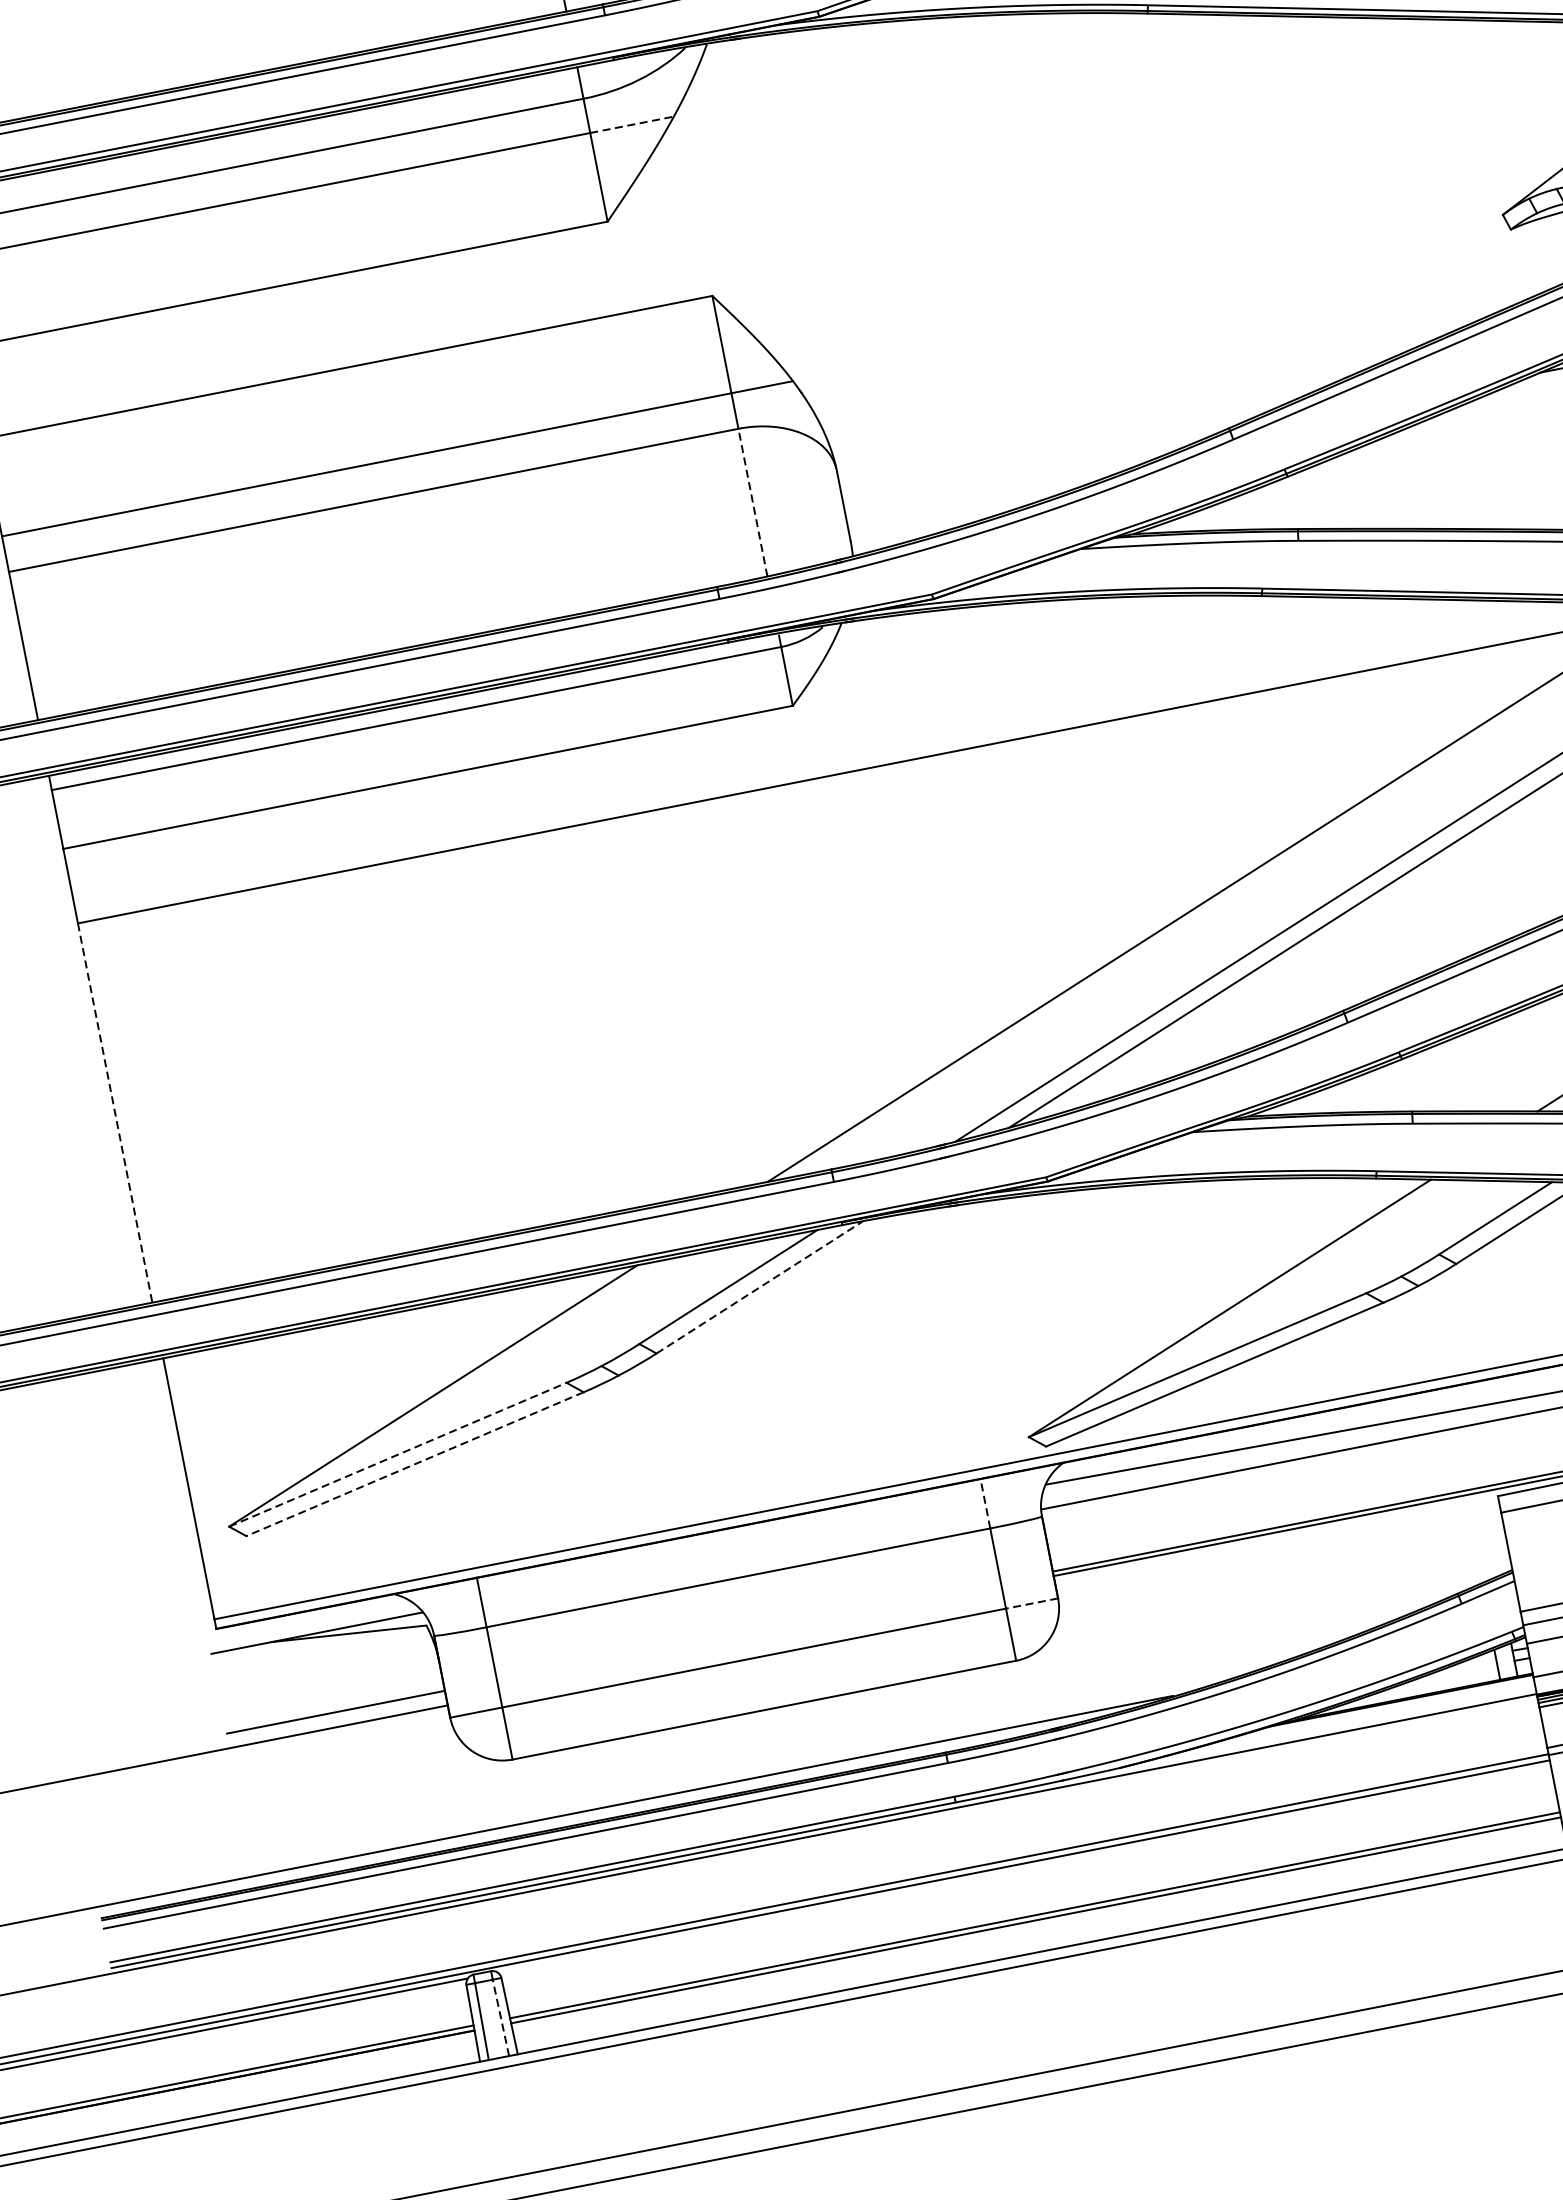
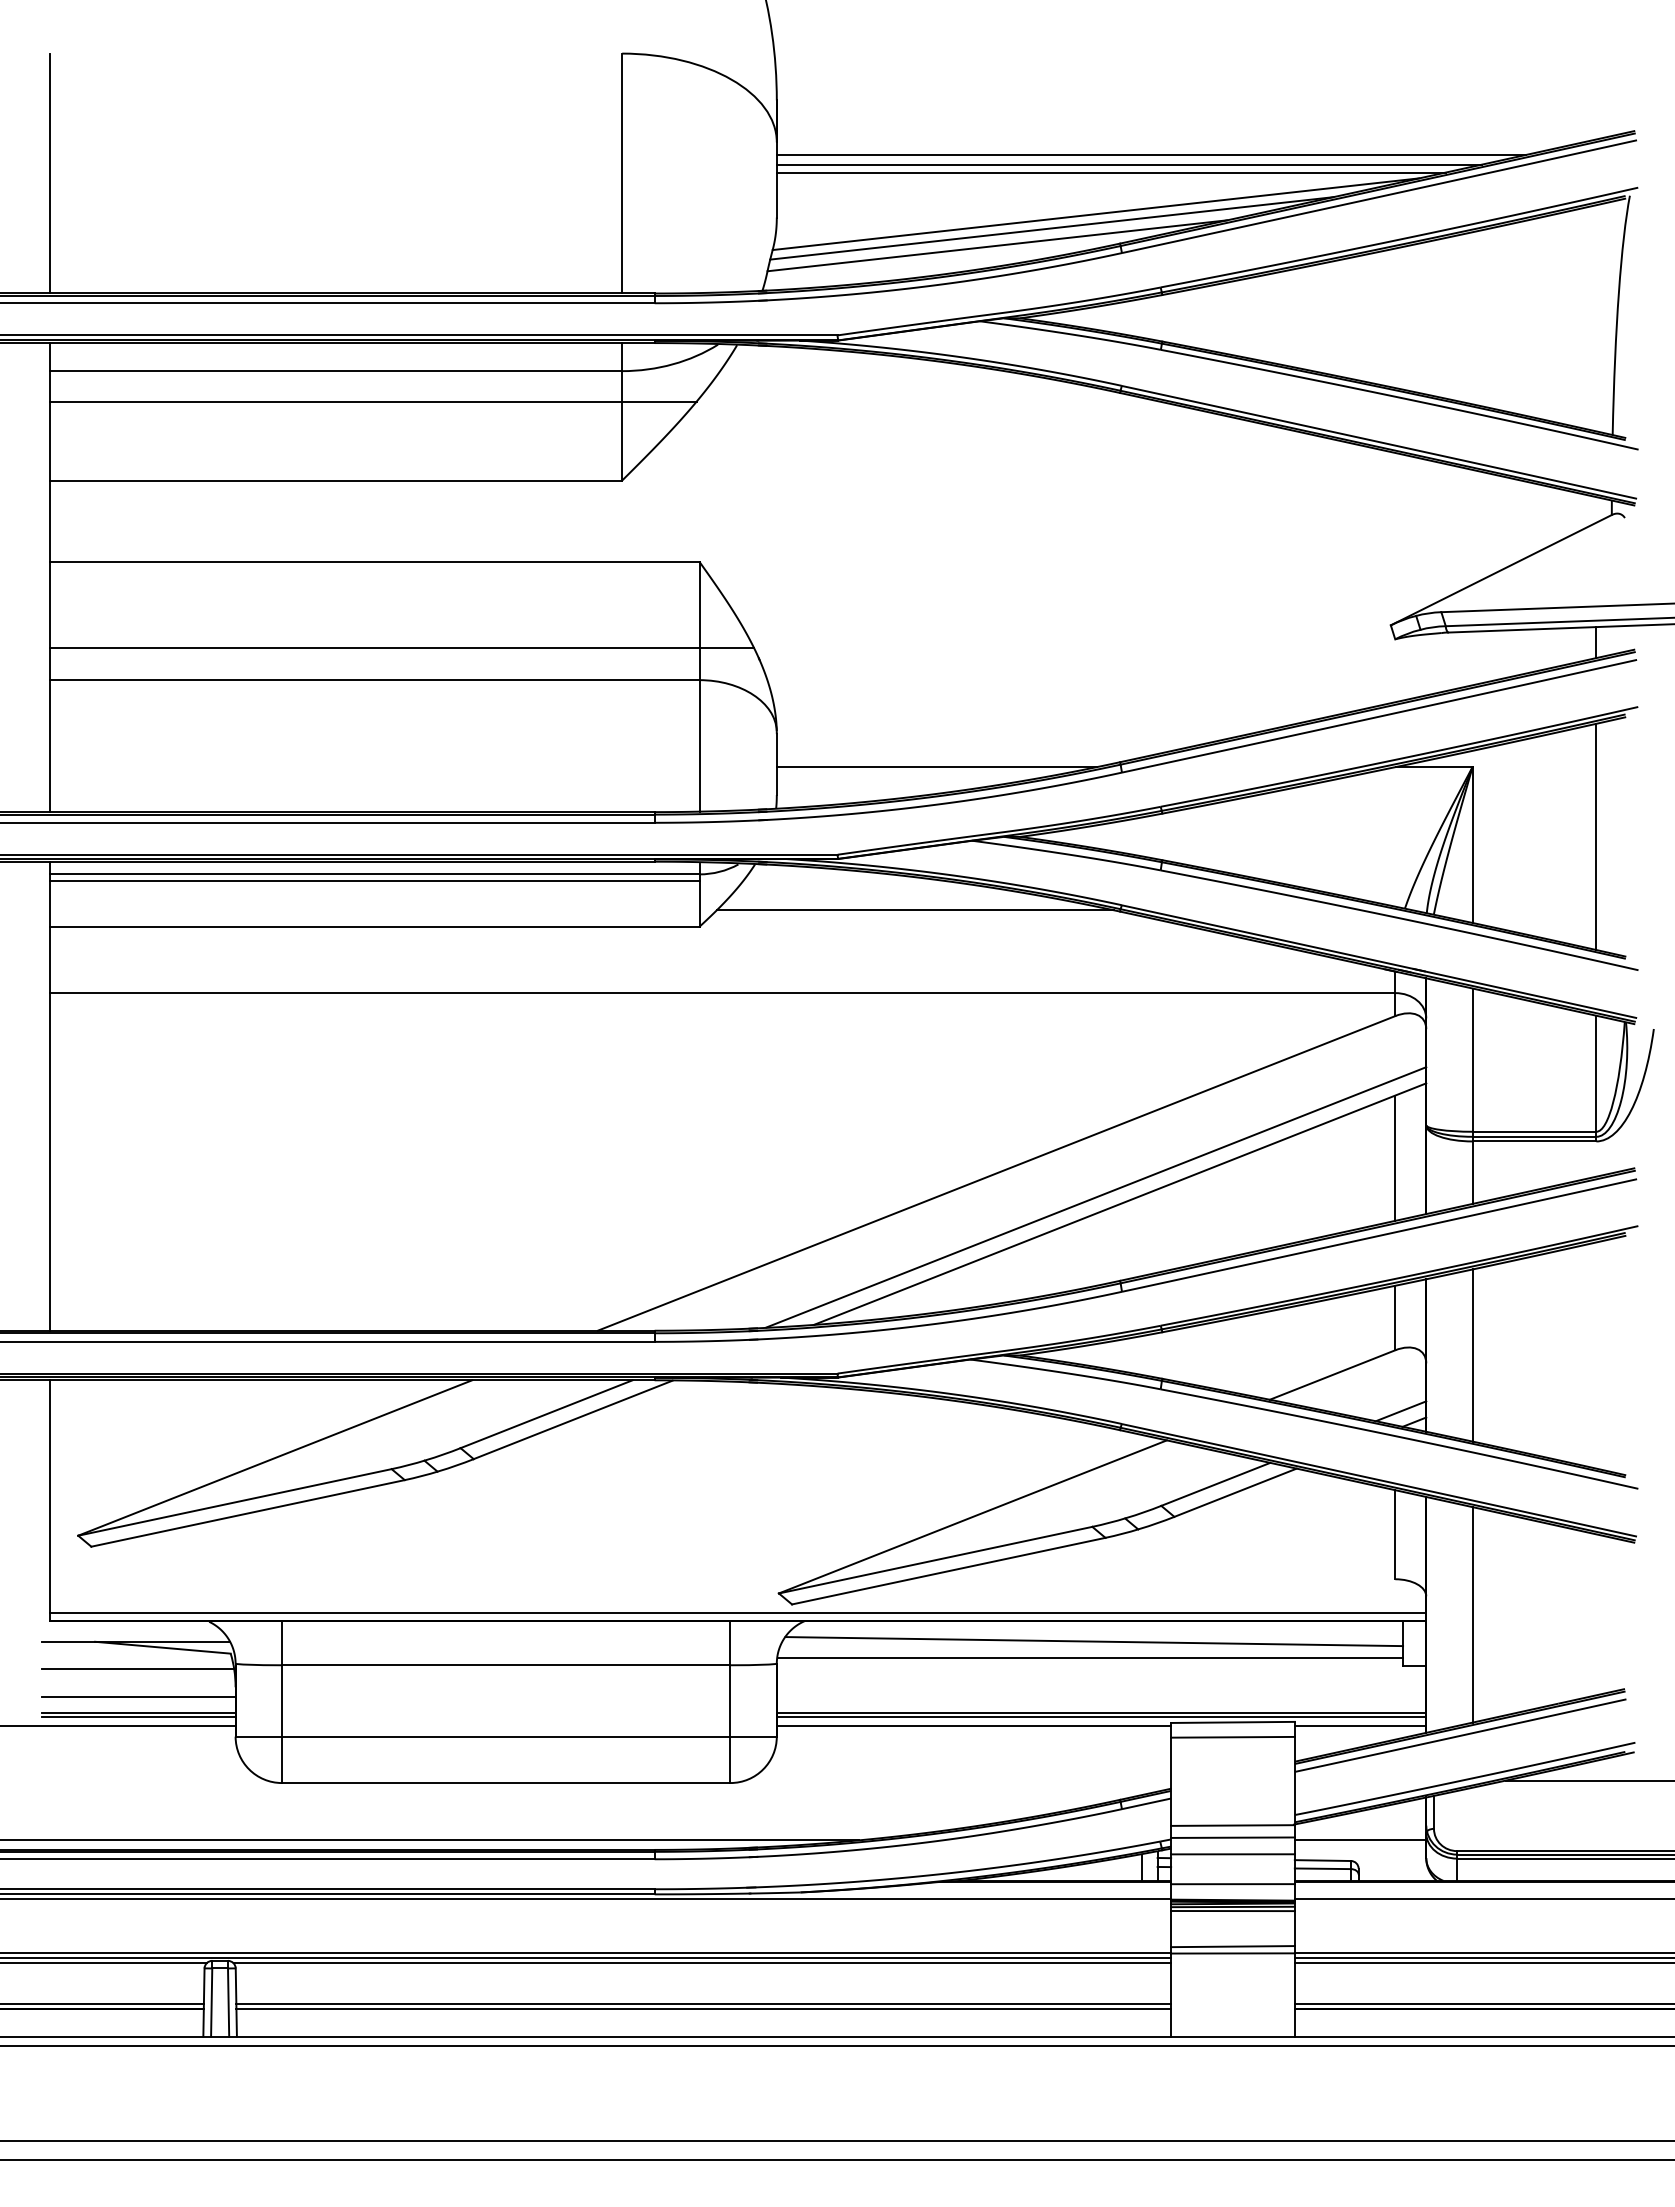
line: (632, 124) -> (659, 401), dashed -> solid
line: (1023, 473) -> (936, 766), added
line: (752, 502) -> (699, 745), dashed -> solid
line: (1030, 640) -> (914, 910), added
line: (417, 726) -> (374, 881), added
line: (115, 1112) -> (50, 1161), dashed -> solid
line: (759, 1287) -> (573, 1419), dashed -> solid
line: (398, 1454) -> (235, 1502), dashed -> solid
line: (414, 1464) -> (247, 1513), dashed -> solid
line: (985, 1502) -> (730, 1642), dashed -> solid
line: (1276, 1542) -> (973, 1725), added
line: (1031, 1603) -> (753, 1736), dashed -> solid
line: (325, 1663) -> (137, 1669), added
line: (332, 1695) -> (138, 1697), added
line: (336, 1716) -> (138, 1716), added
line: (1024, 1869) -> (702, 1963), added
line: (500, 2017) -> (228, 2002), dashed -> solid

